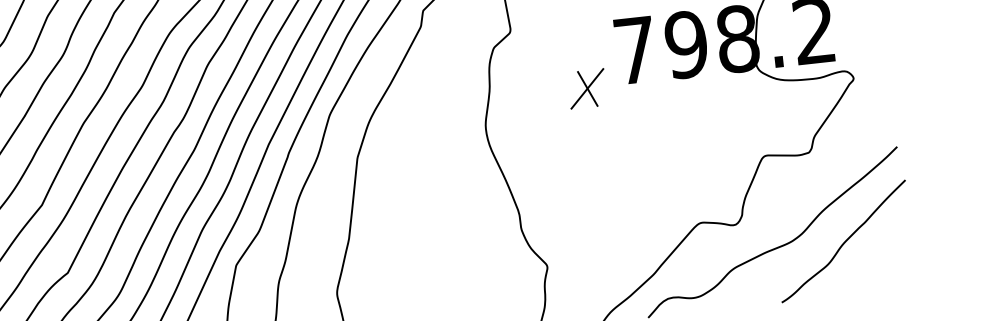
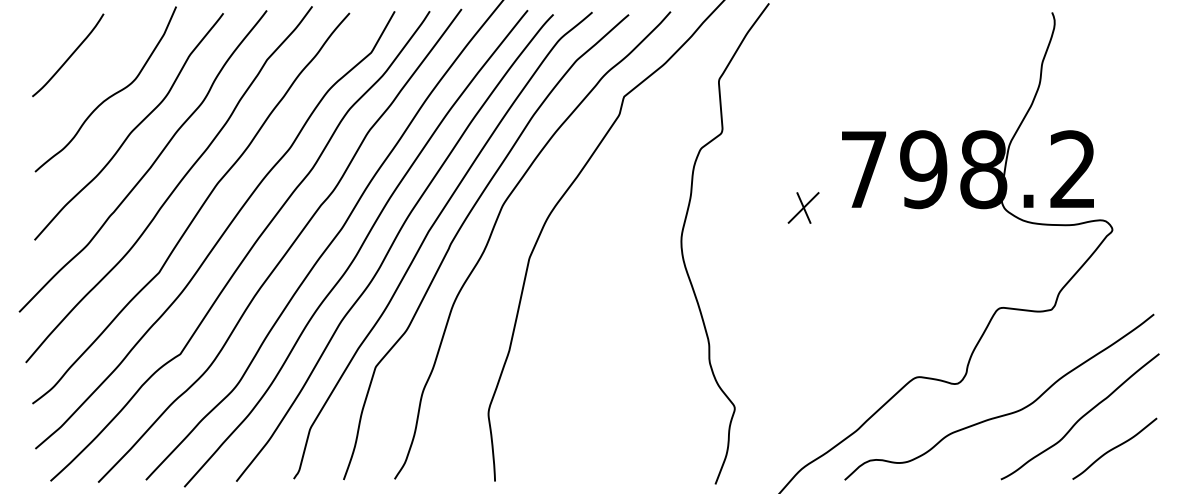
part: (587, 88) -> (803, 207), size x0.71
curve: (876, 265) -> (1114, 448), added

